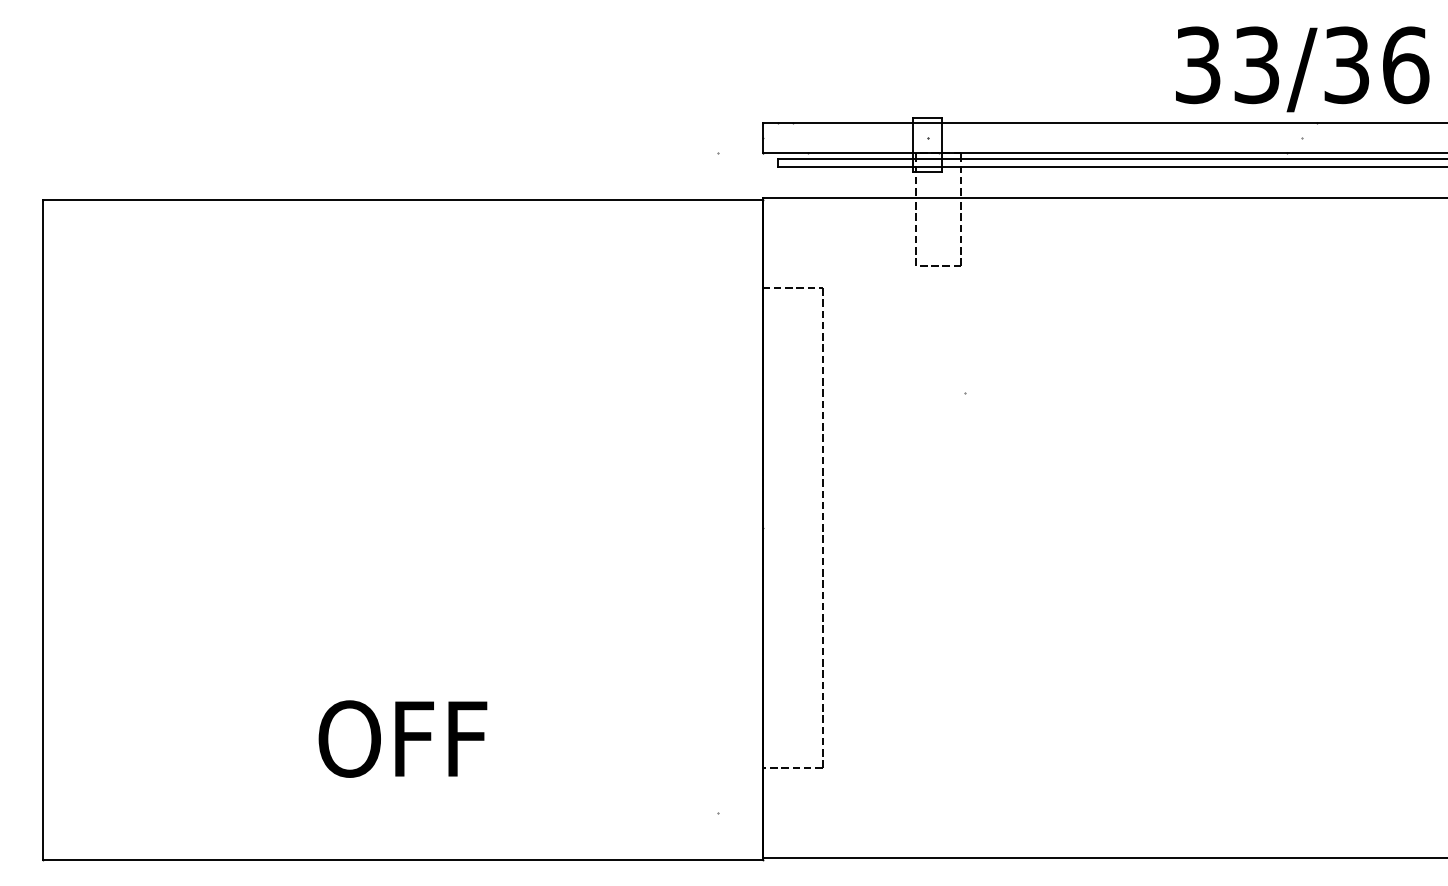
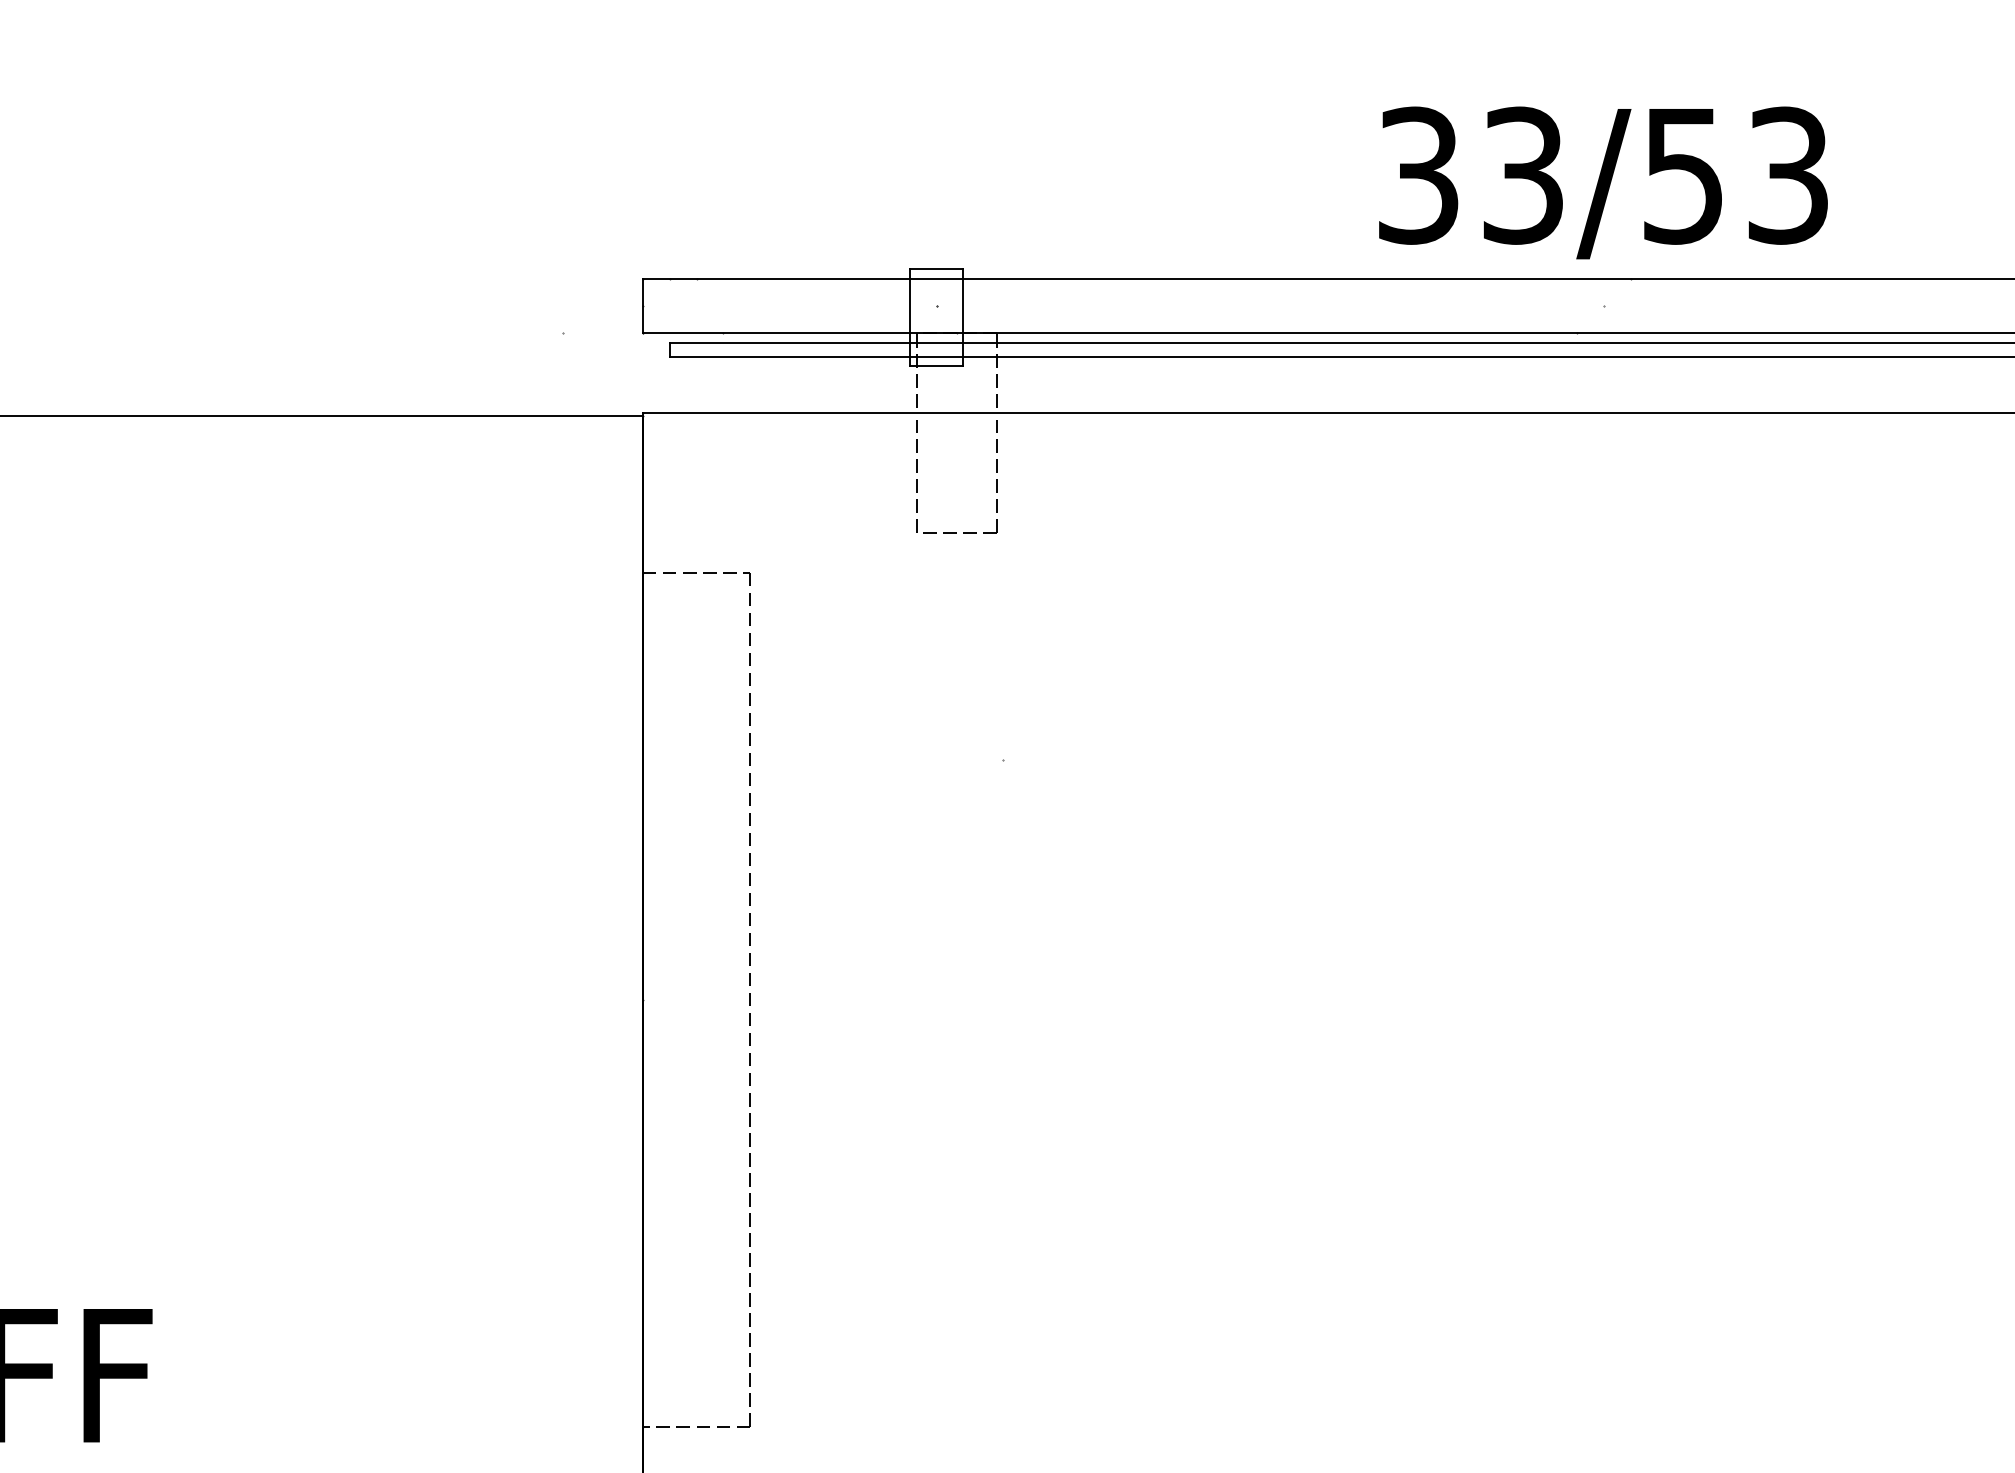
text: (1376, 65) -> (1736, 176), 33/36 -> 33/53

